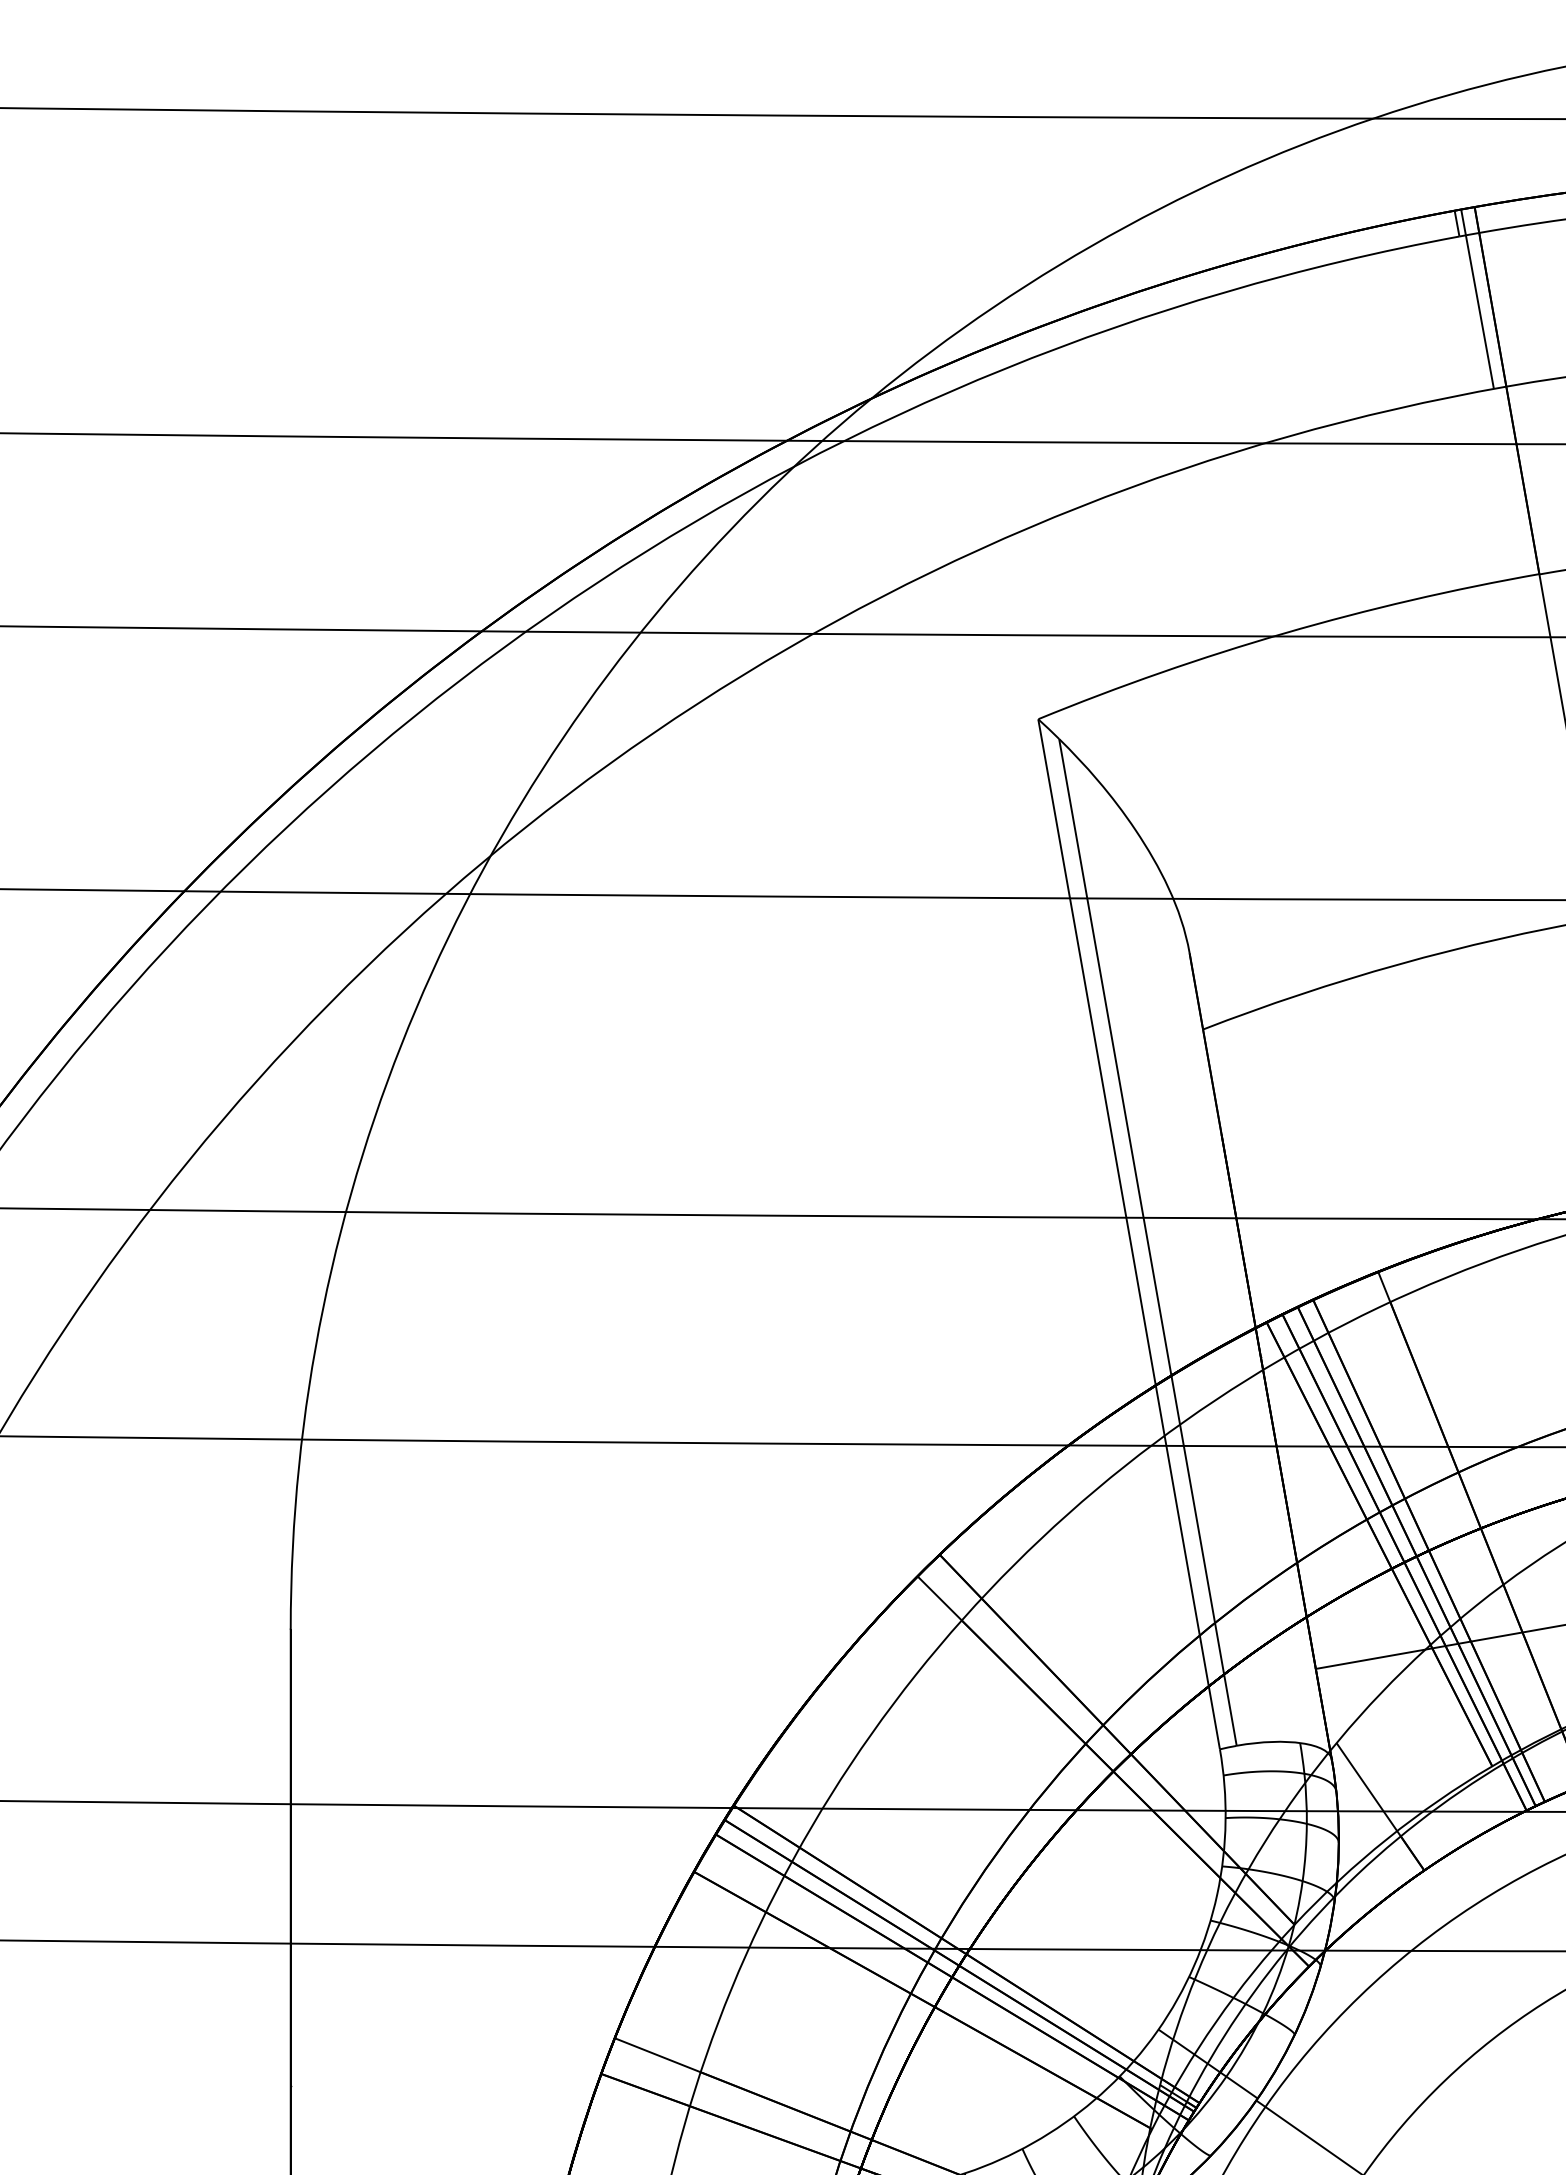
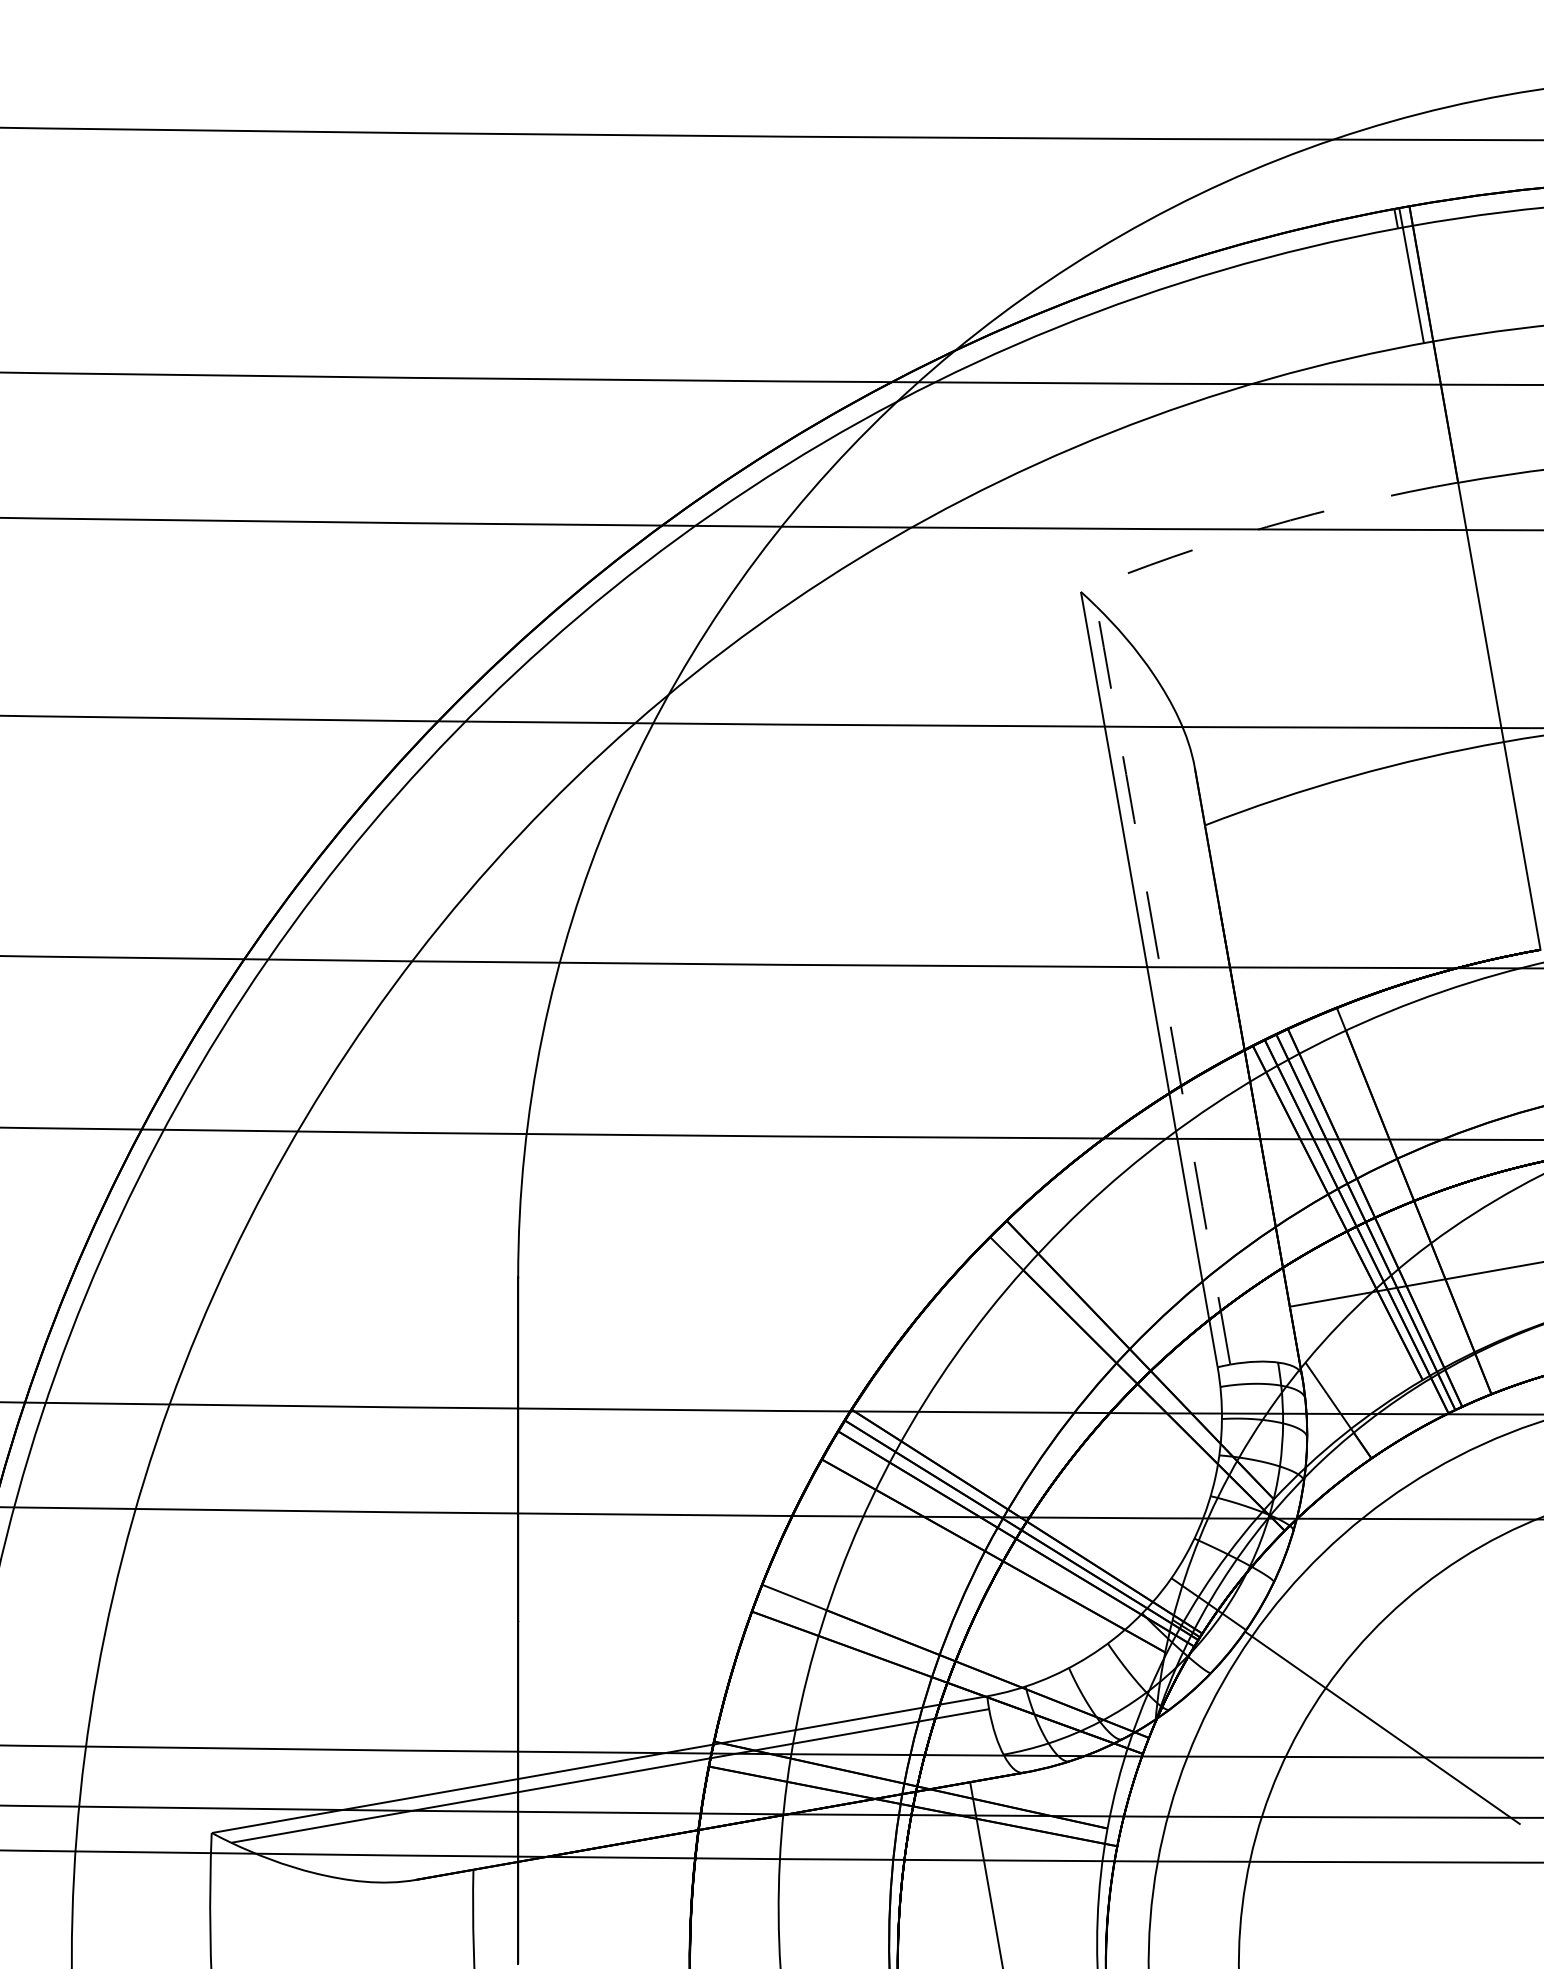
arc: (1284, 633) -> (1266, 527), solid -> dashed
arc: (1147, 1239) -> (1163, 983), solid -> dashed

